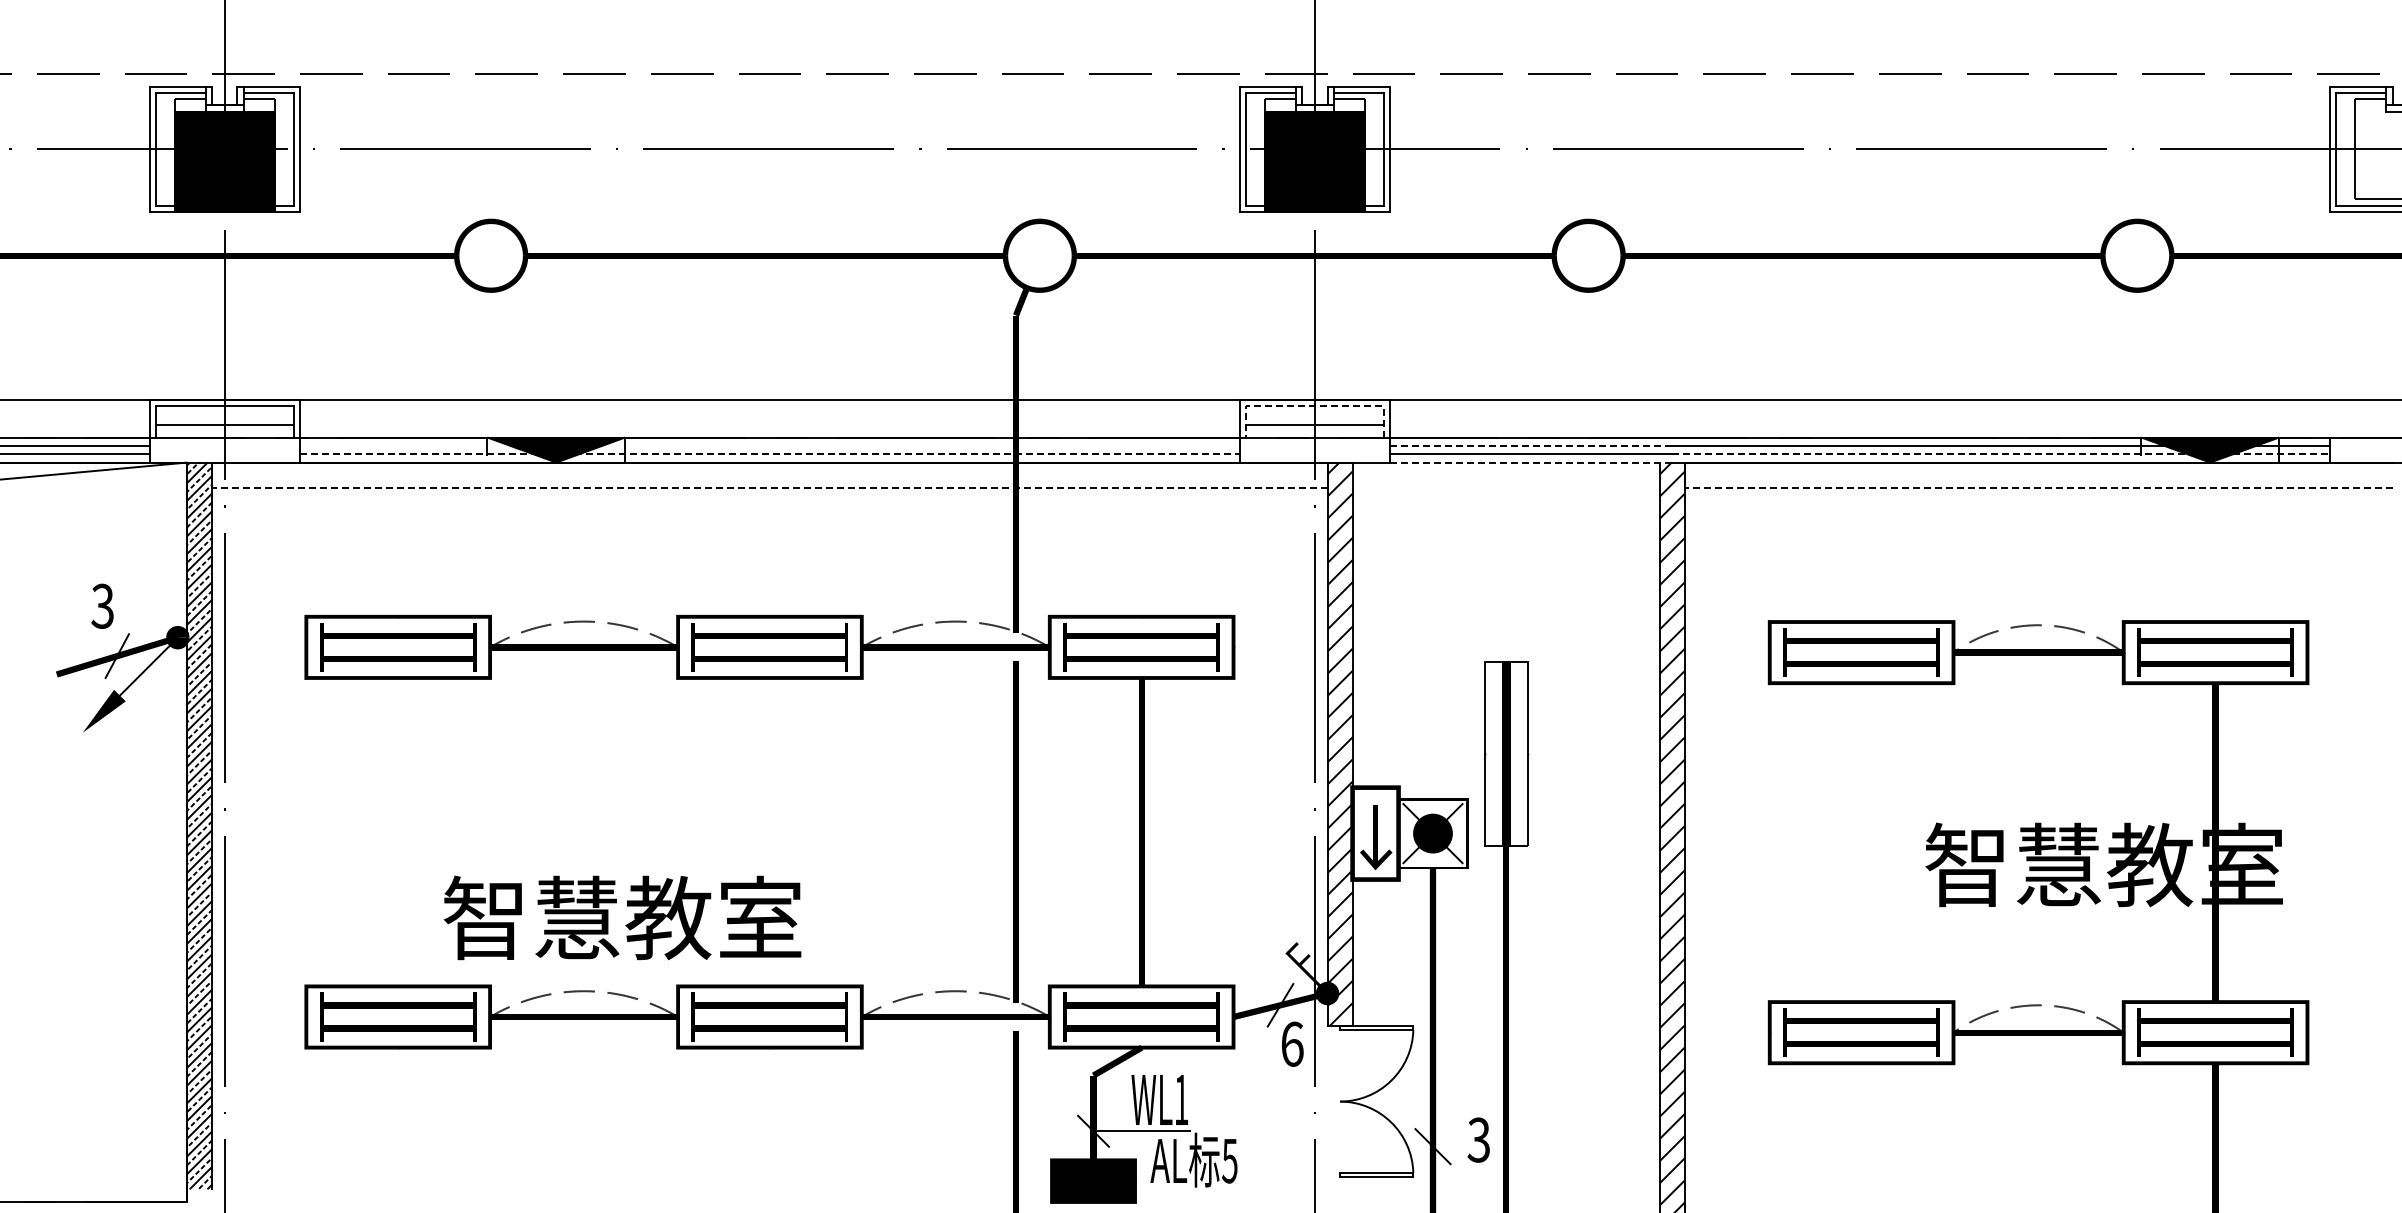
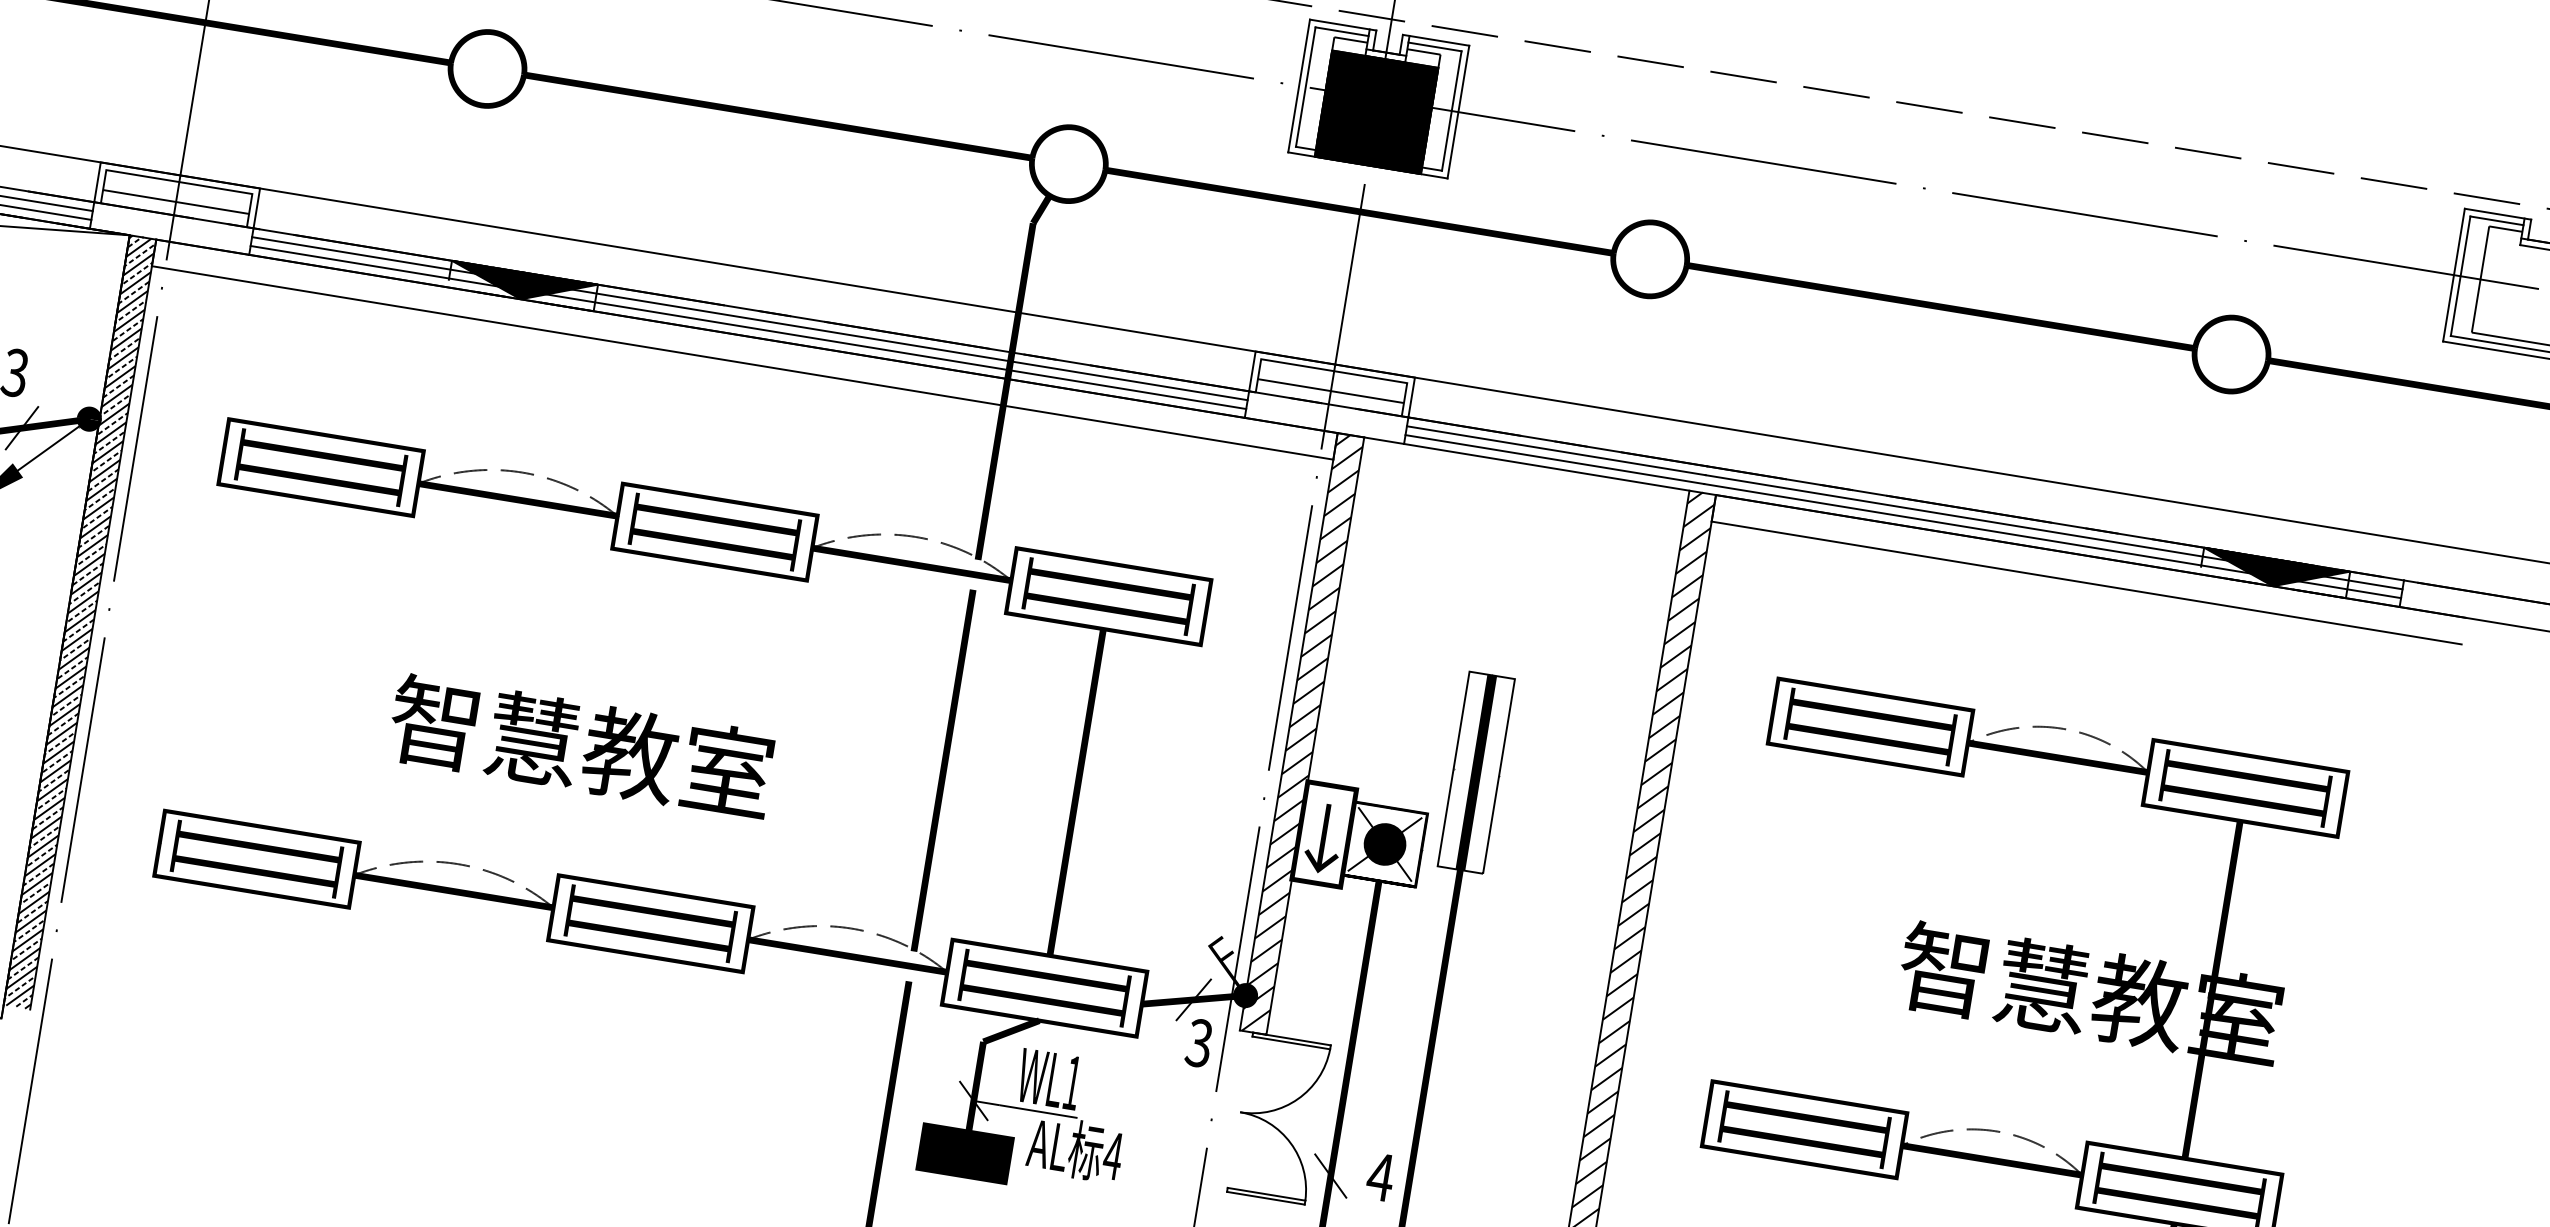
line: (1315, 406) -> (1334, 371), dashed -> solid
line: (769, 445) -> (749, 318), added
line: (1531, 445) -> (1556, 450), dashed -> solid
line: (769, 454) -> (747, 327), dashed -> solid
line: (2001, 454) -> (2053, 541), dashed -> solid
line: (1531, 462) -> (1553, 468), dashed -> solid
line: (769, 487) -> (742, 362), dashed -> solid
line: (2038, 487) -> (2086, 582), dashed -> solid
text: (622, 917) -> (581, 746), moved
text: (1291, 1043) -> (1198, 1042), 6 -> 3
text: (1478, 1139) -> (1380, 1176), 3 -> 4
text: (1229, 1161) -> (1112, 1156), 5 -> 4

